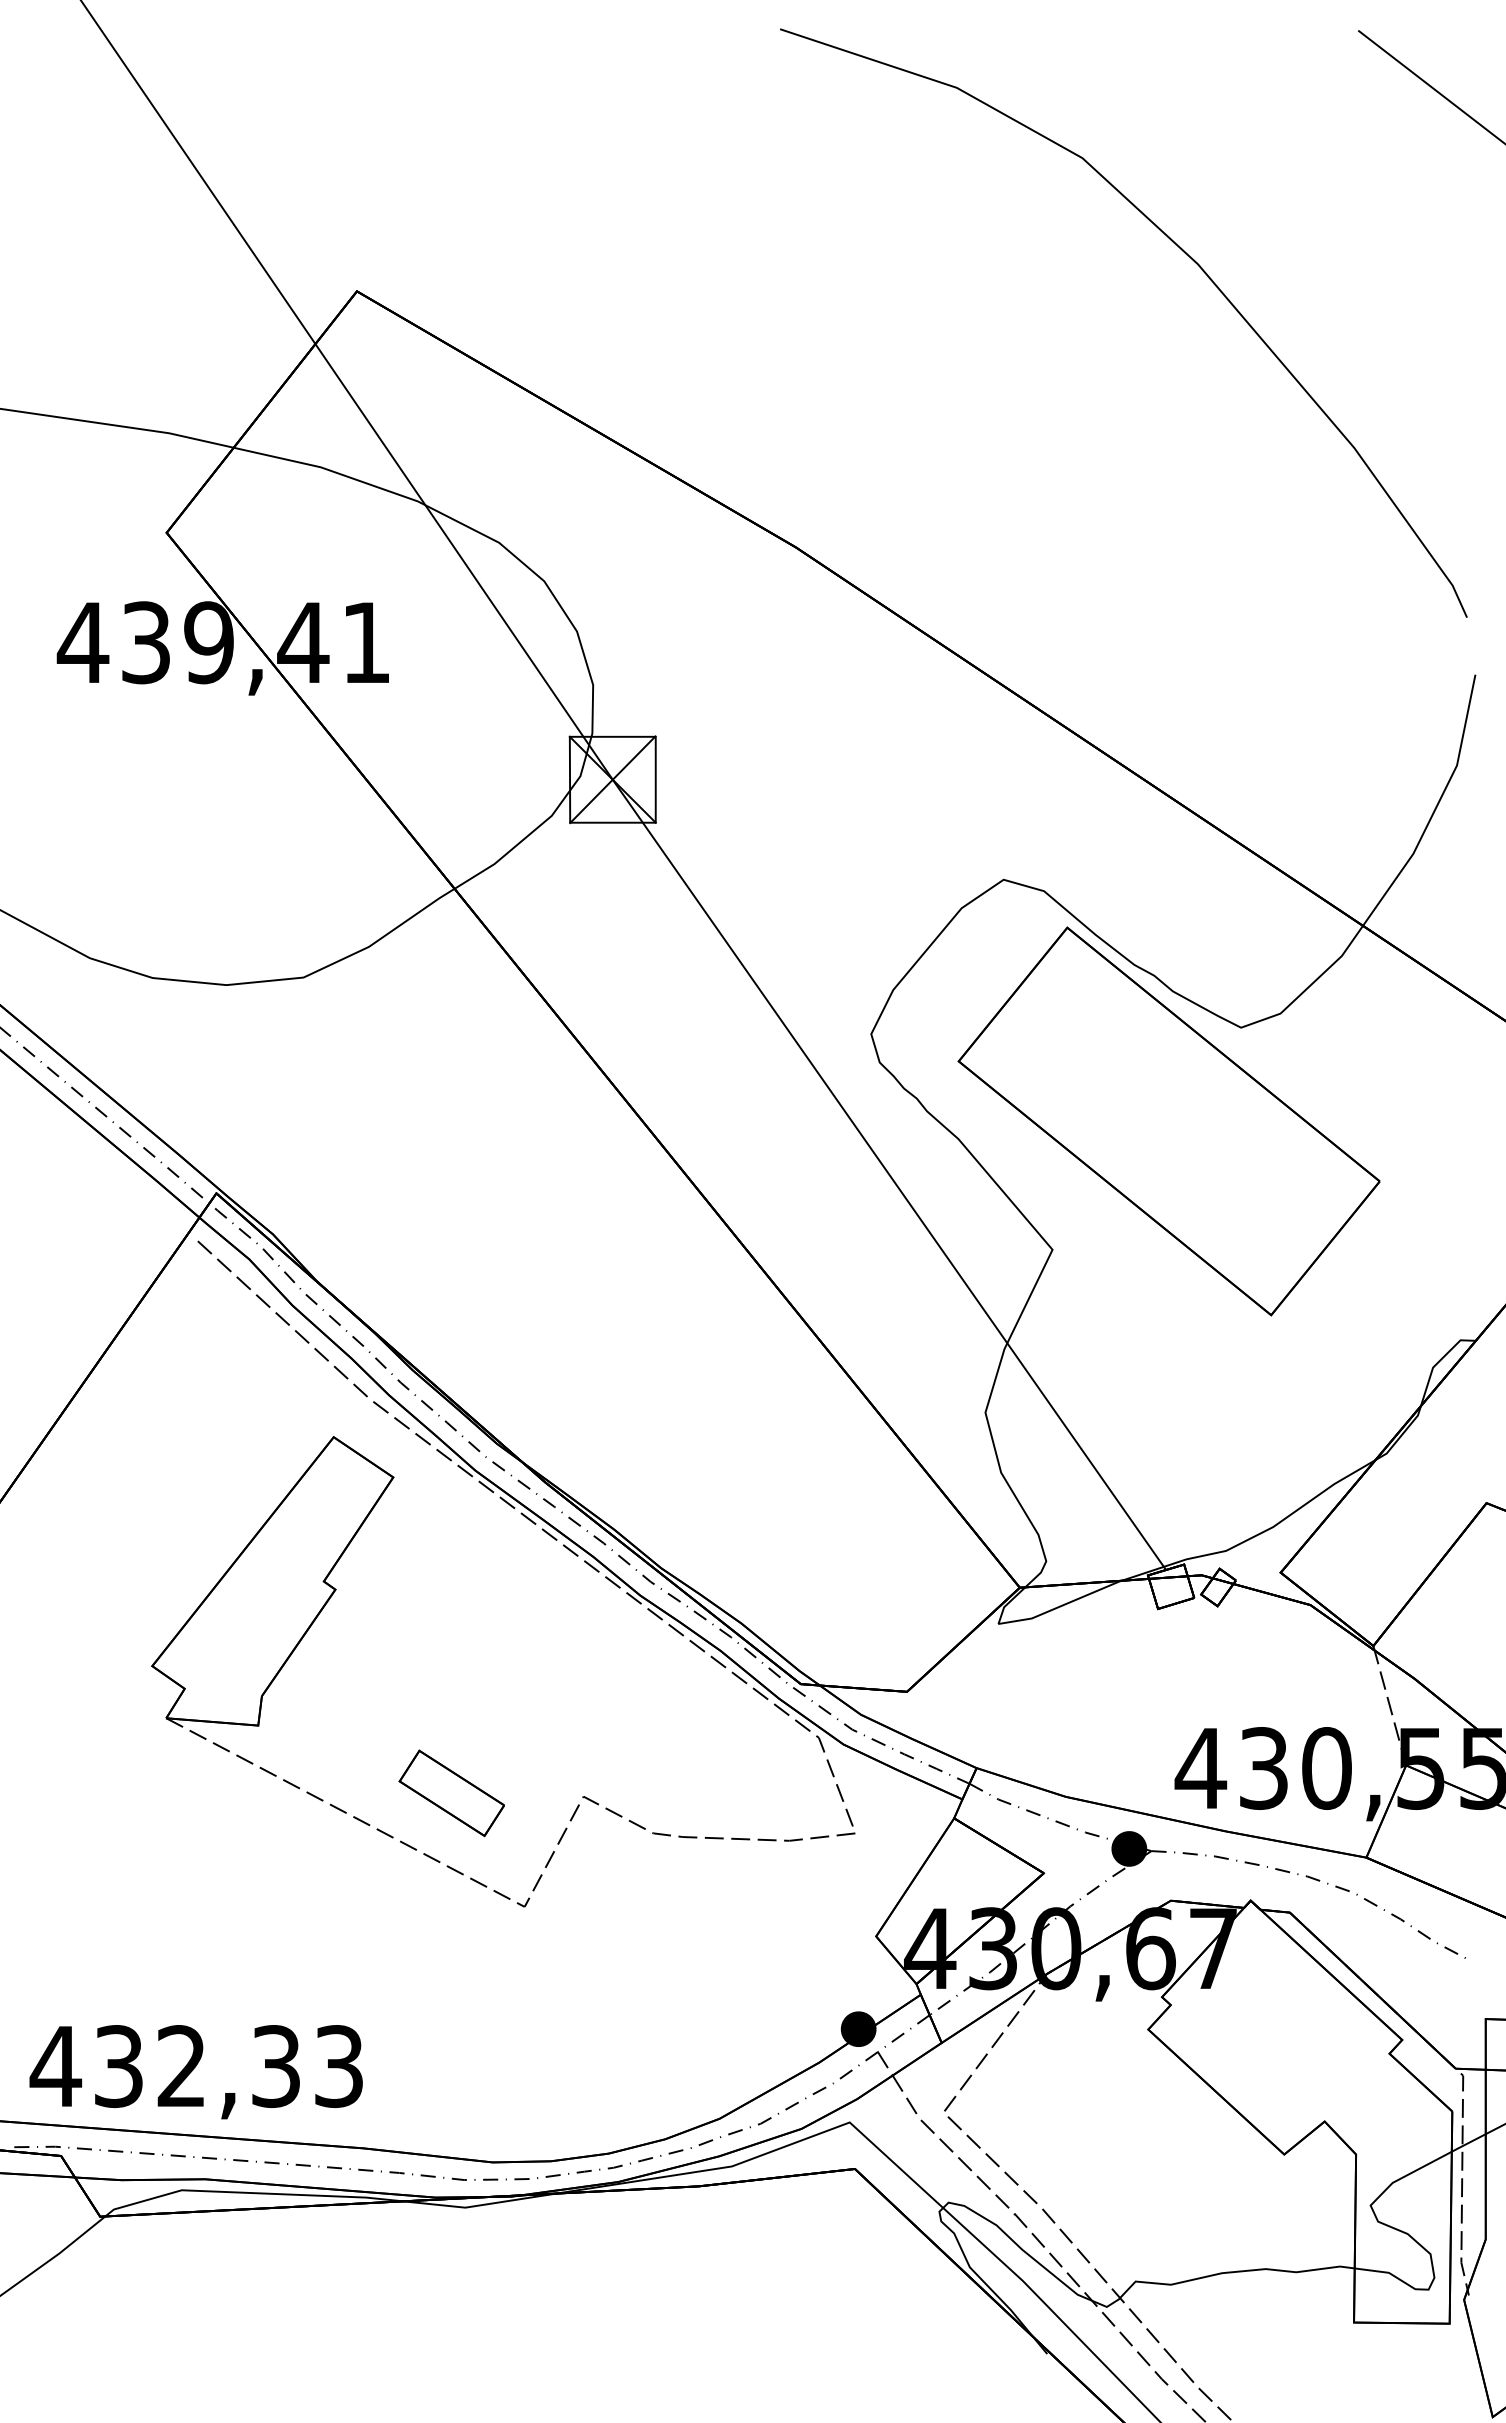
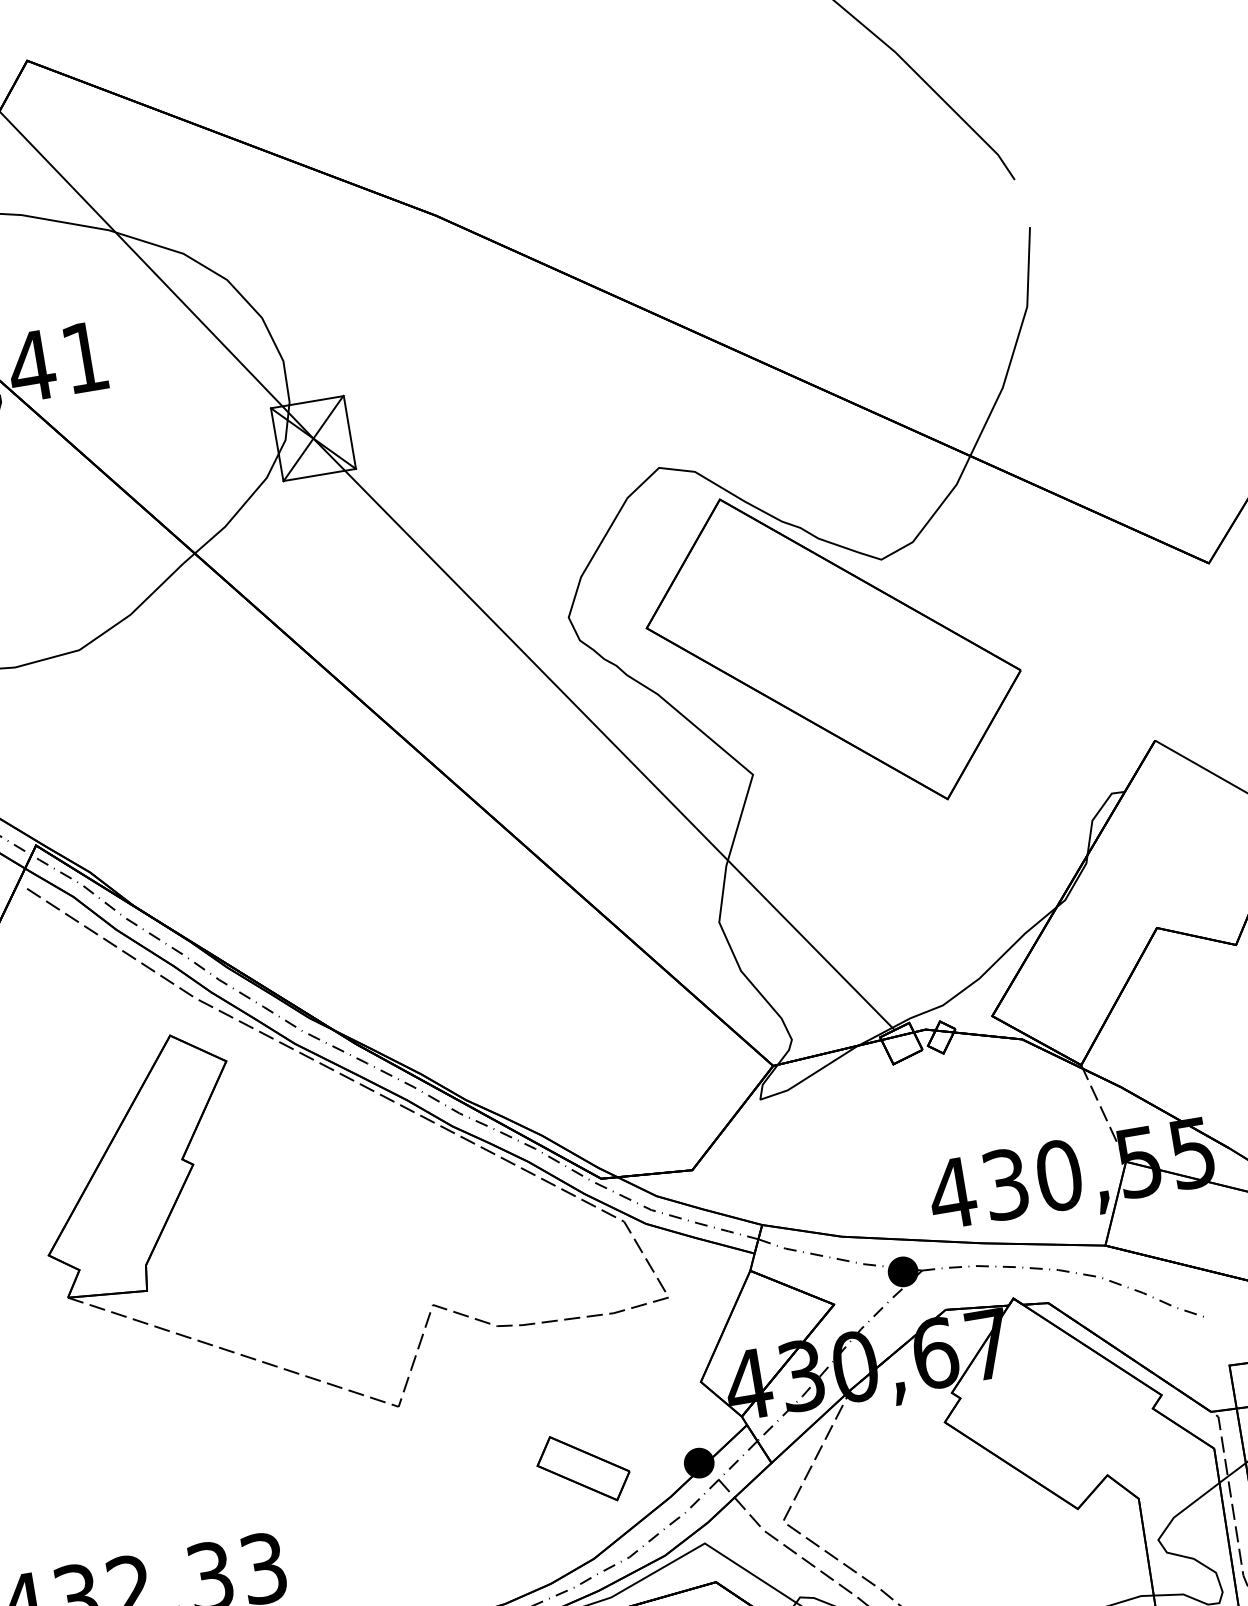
part: (451, 1793) -> (583, 1468), moved

